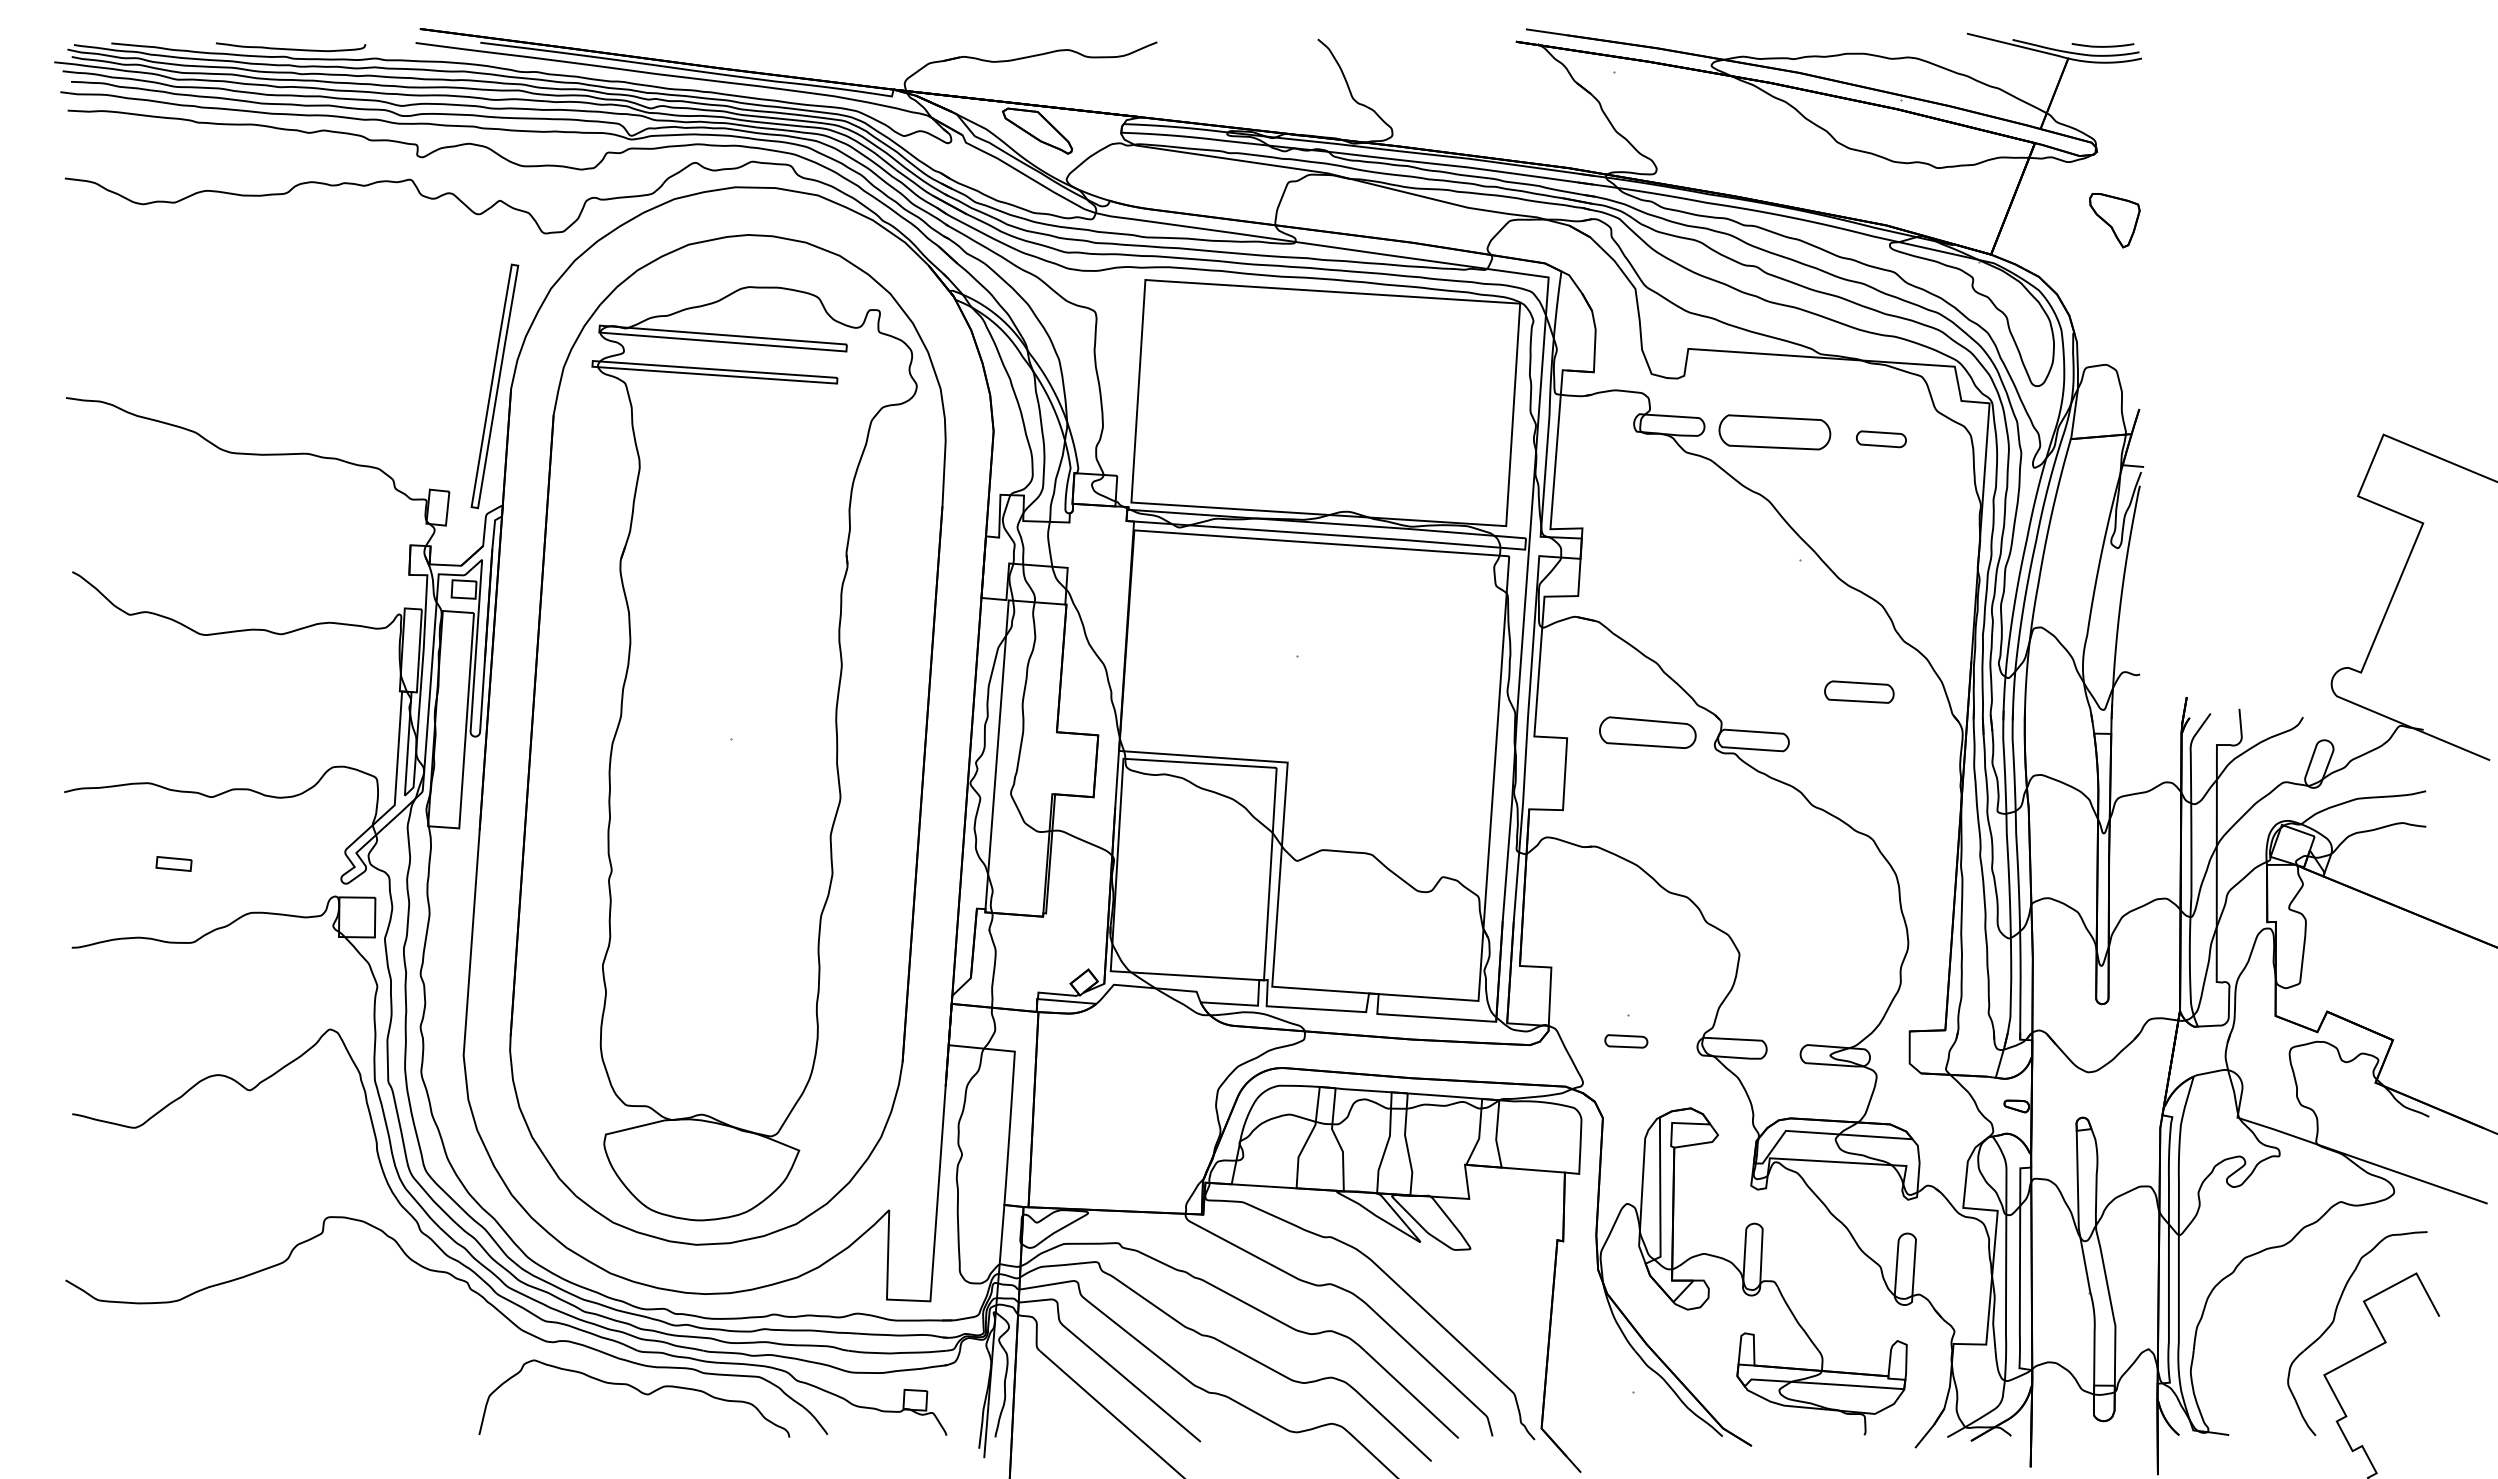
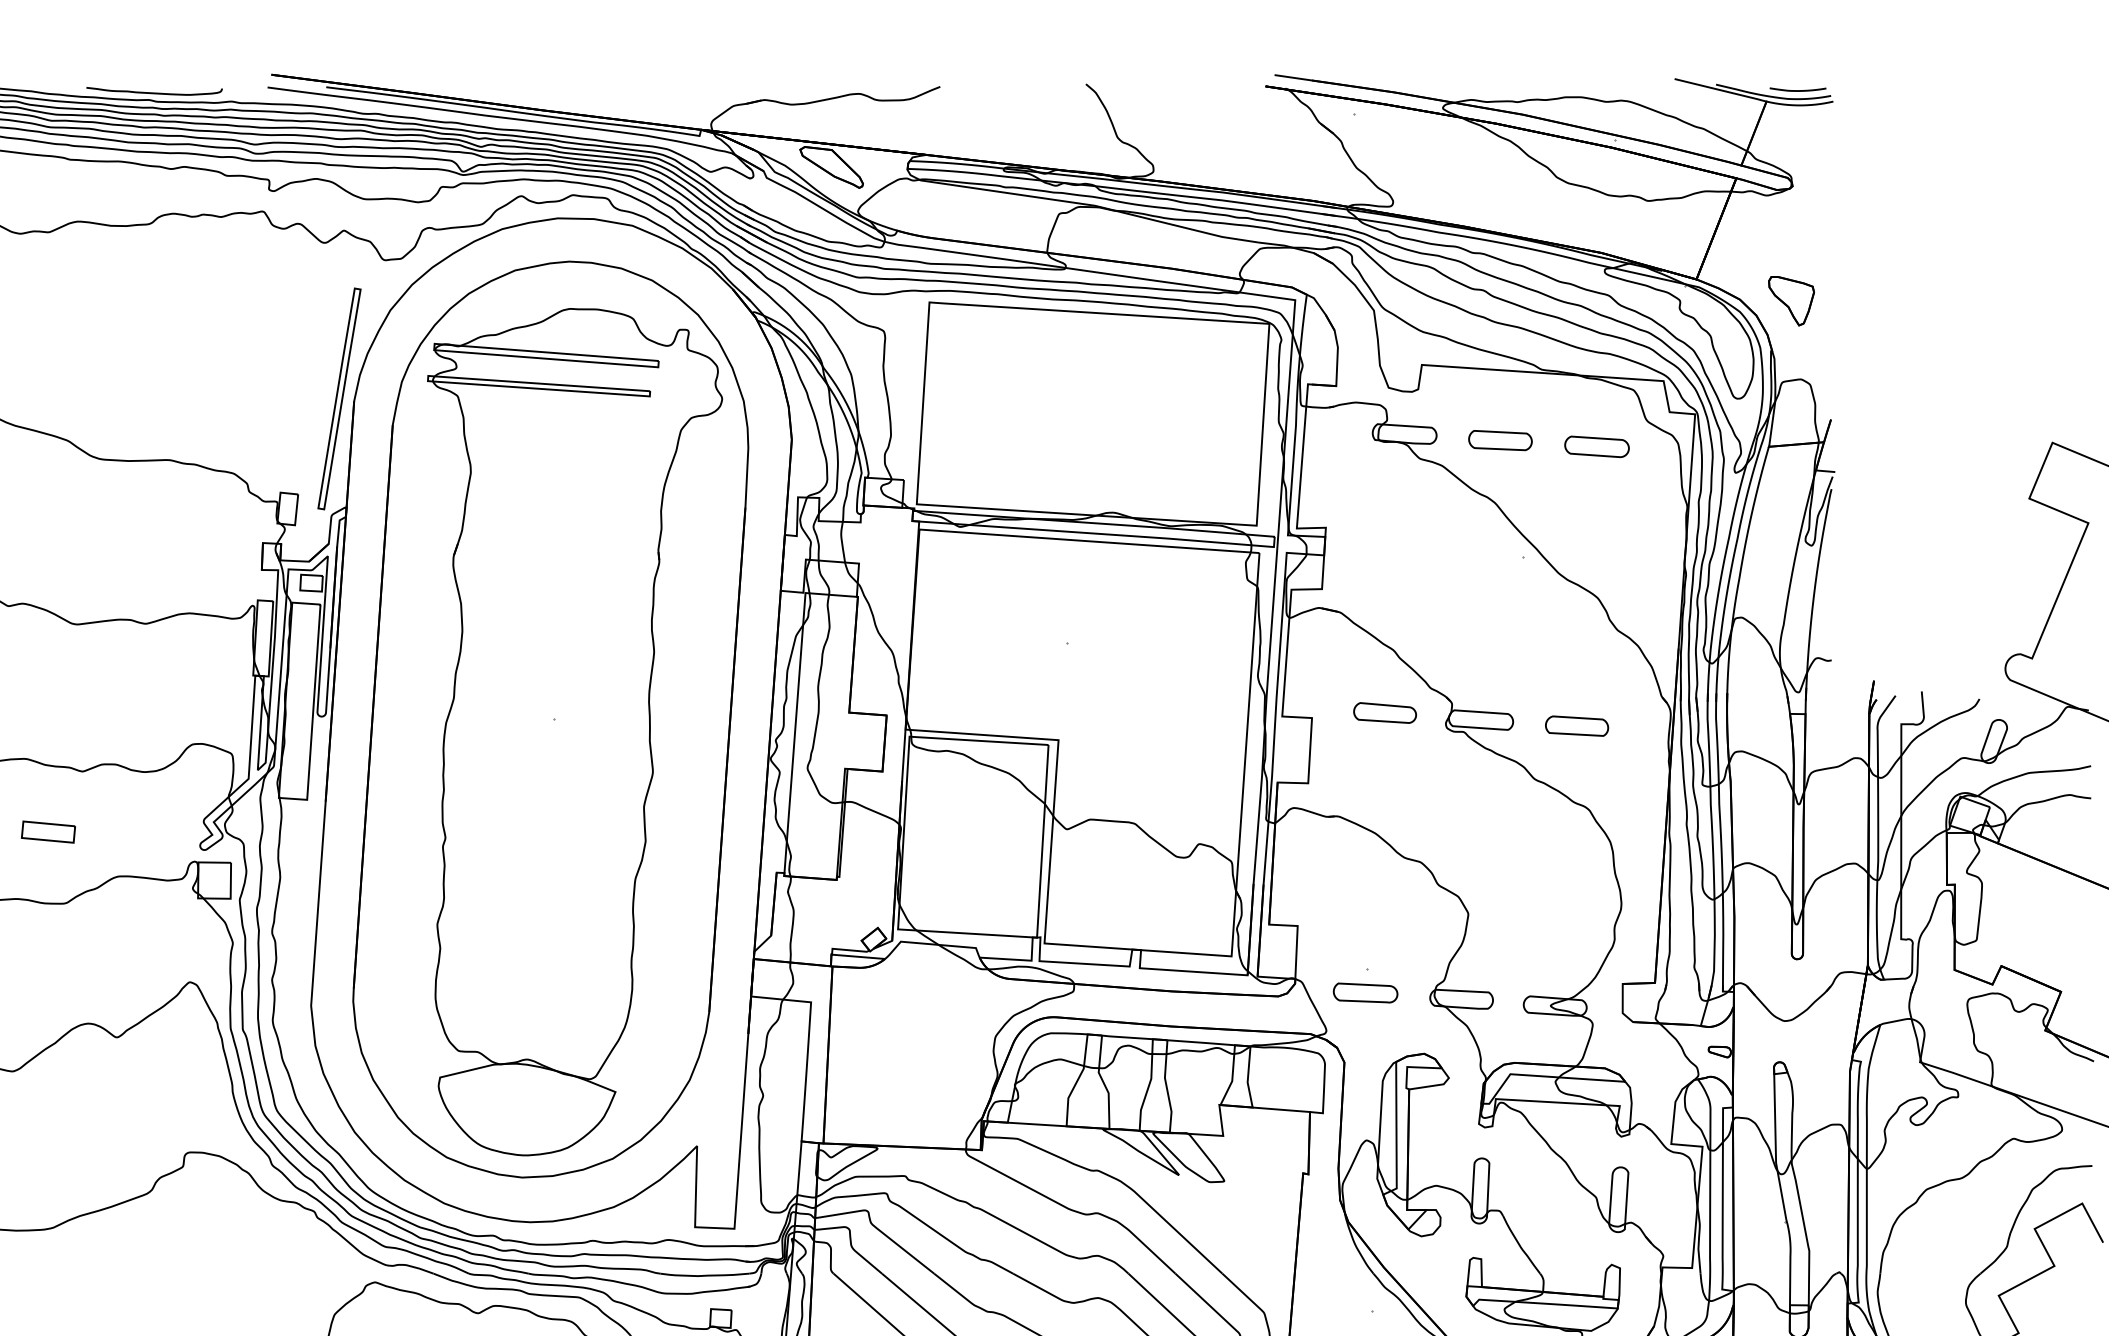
part: (2114, 220) -> (1791, 301), moved
part: (1774, 431) -> (1500, 439), size x0.62
part: (1881, 439) -> (1597, 447), size x1.43
part: (1859, 691) -> (1577, 725), moved
part: (1647, 732) -> (1384, 712), size x0.71
part: (173, 863) -> (47, 831), size x1.67
part: (1626, 1041) -> (1365, 993), size x1.67

